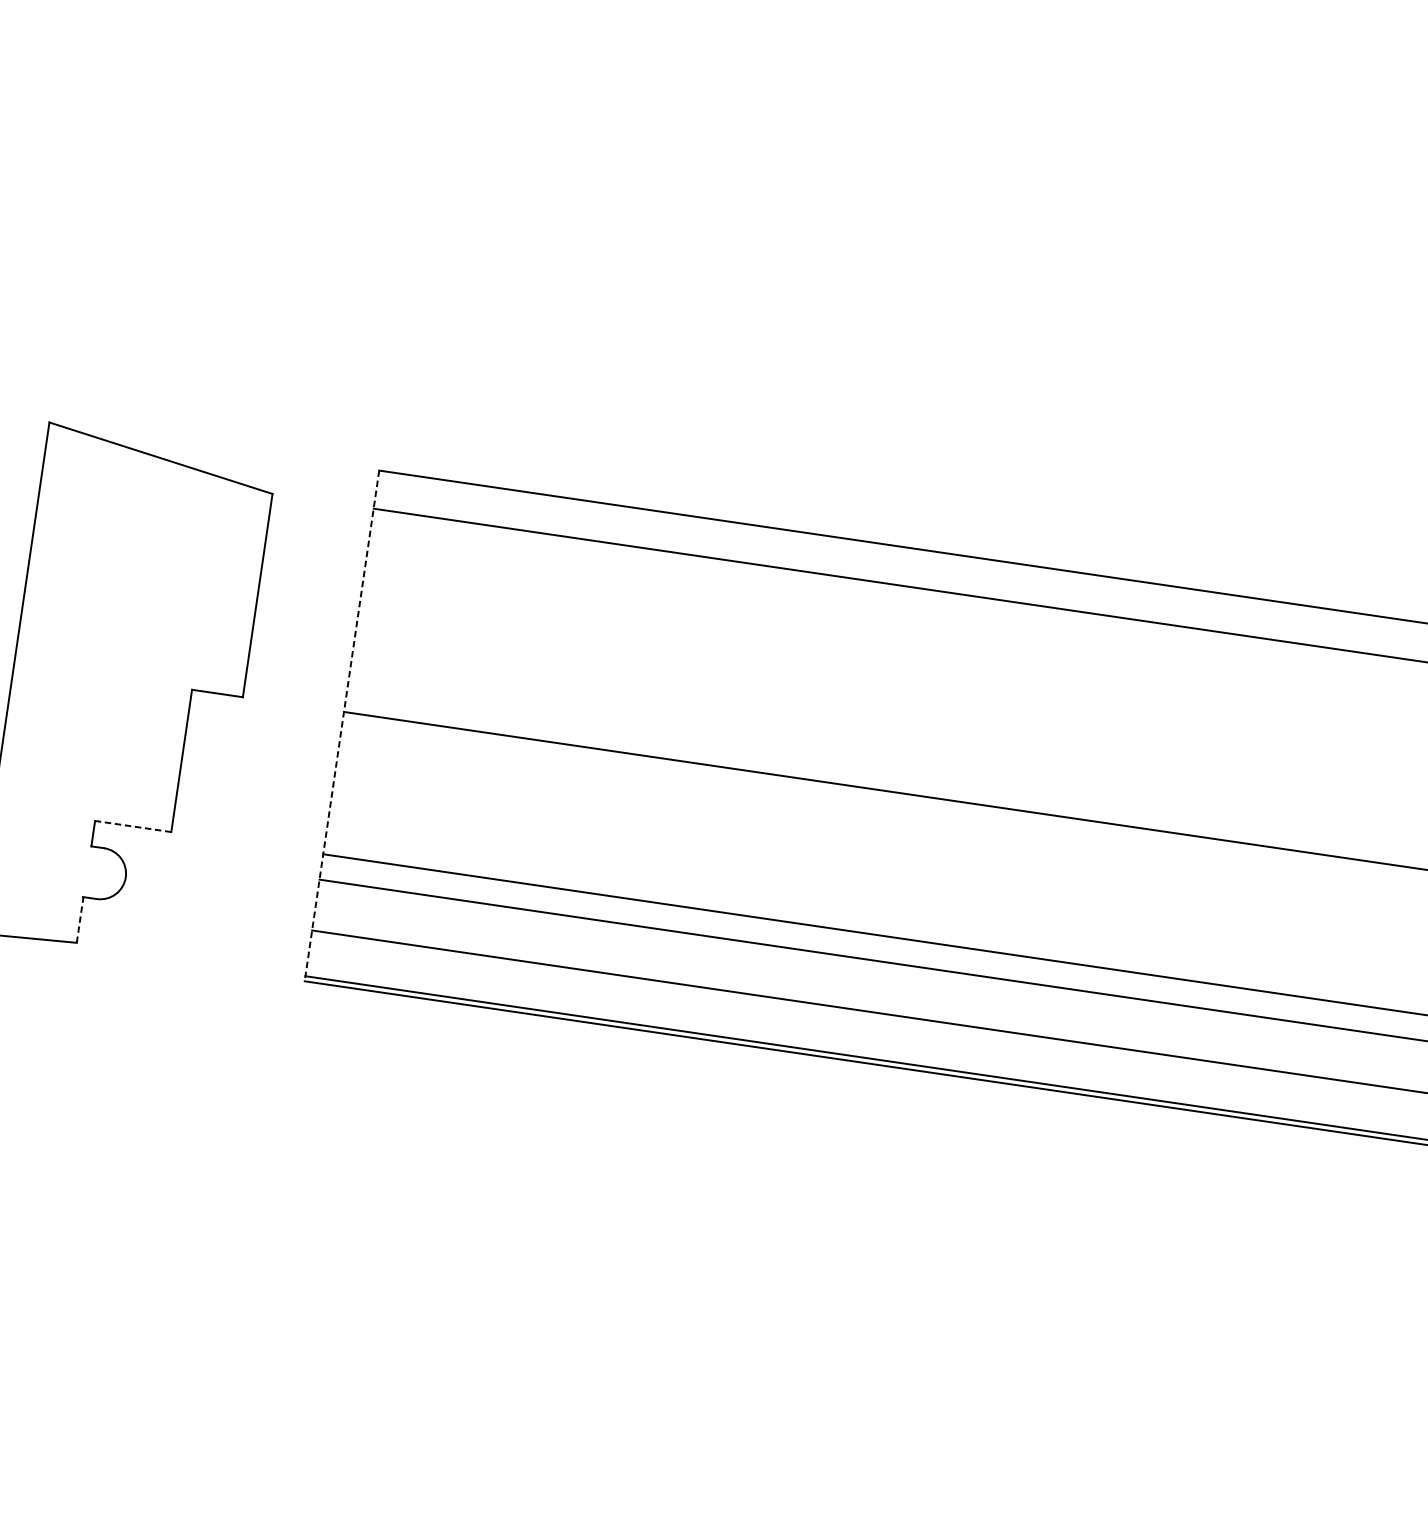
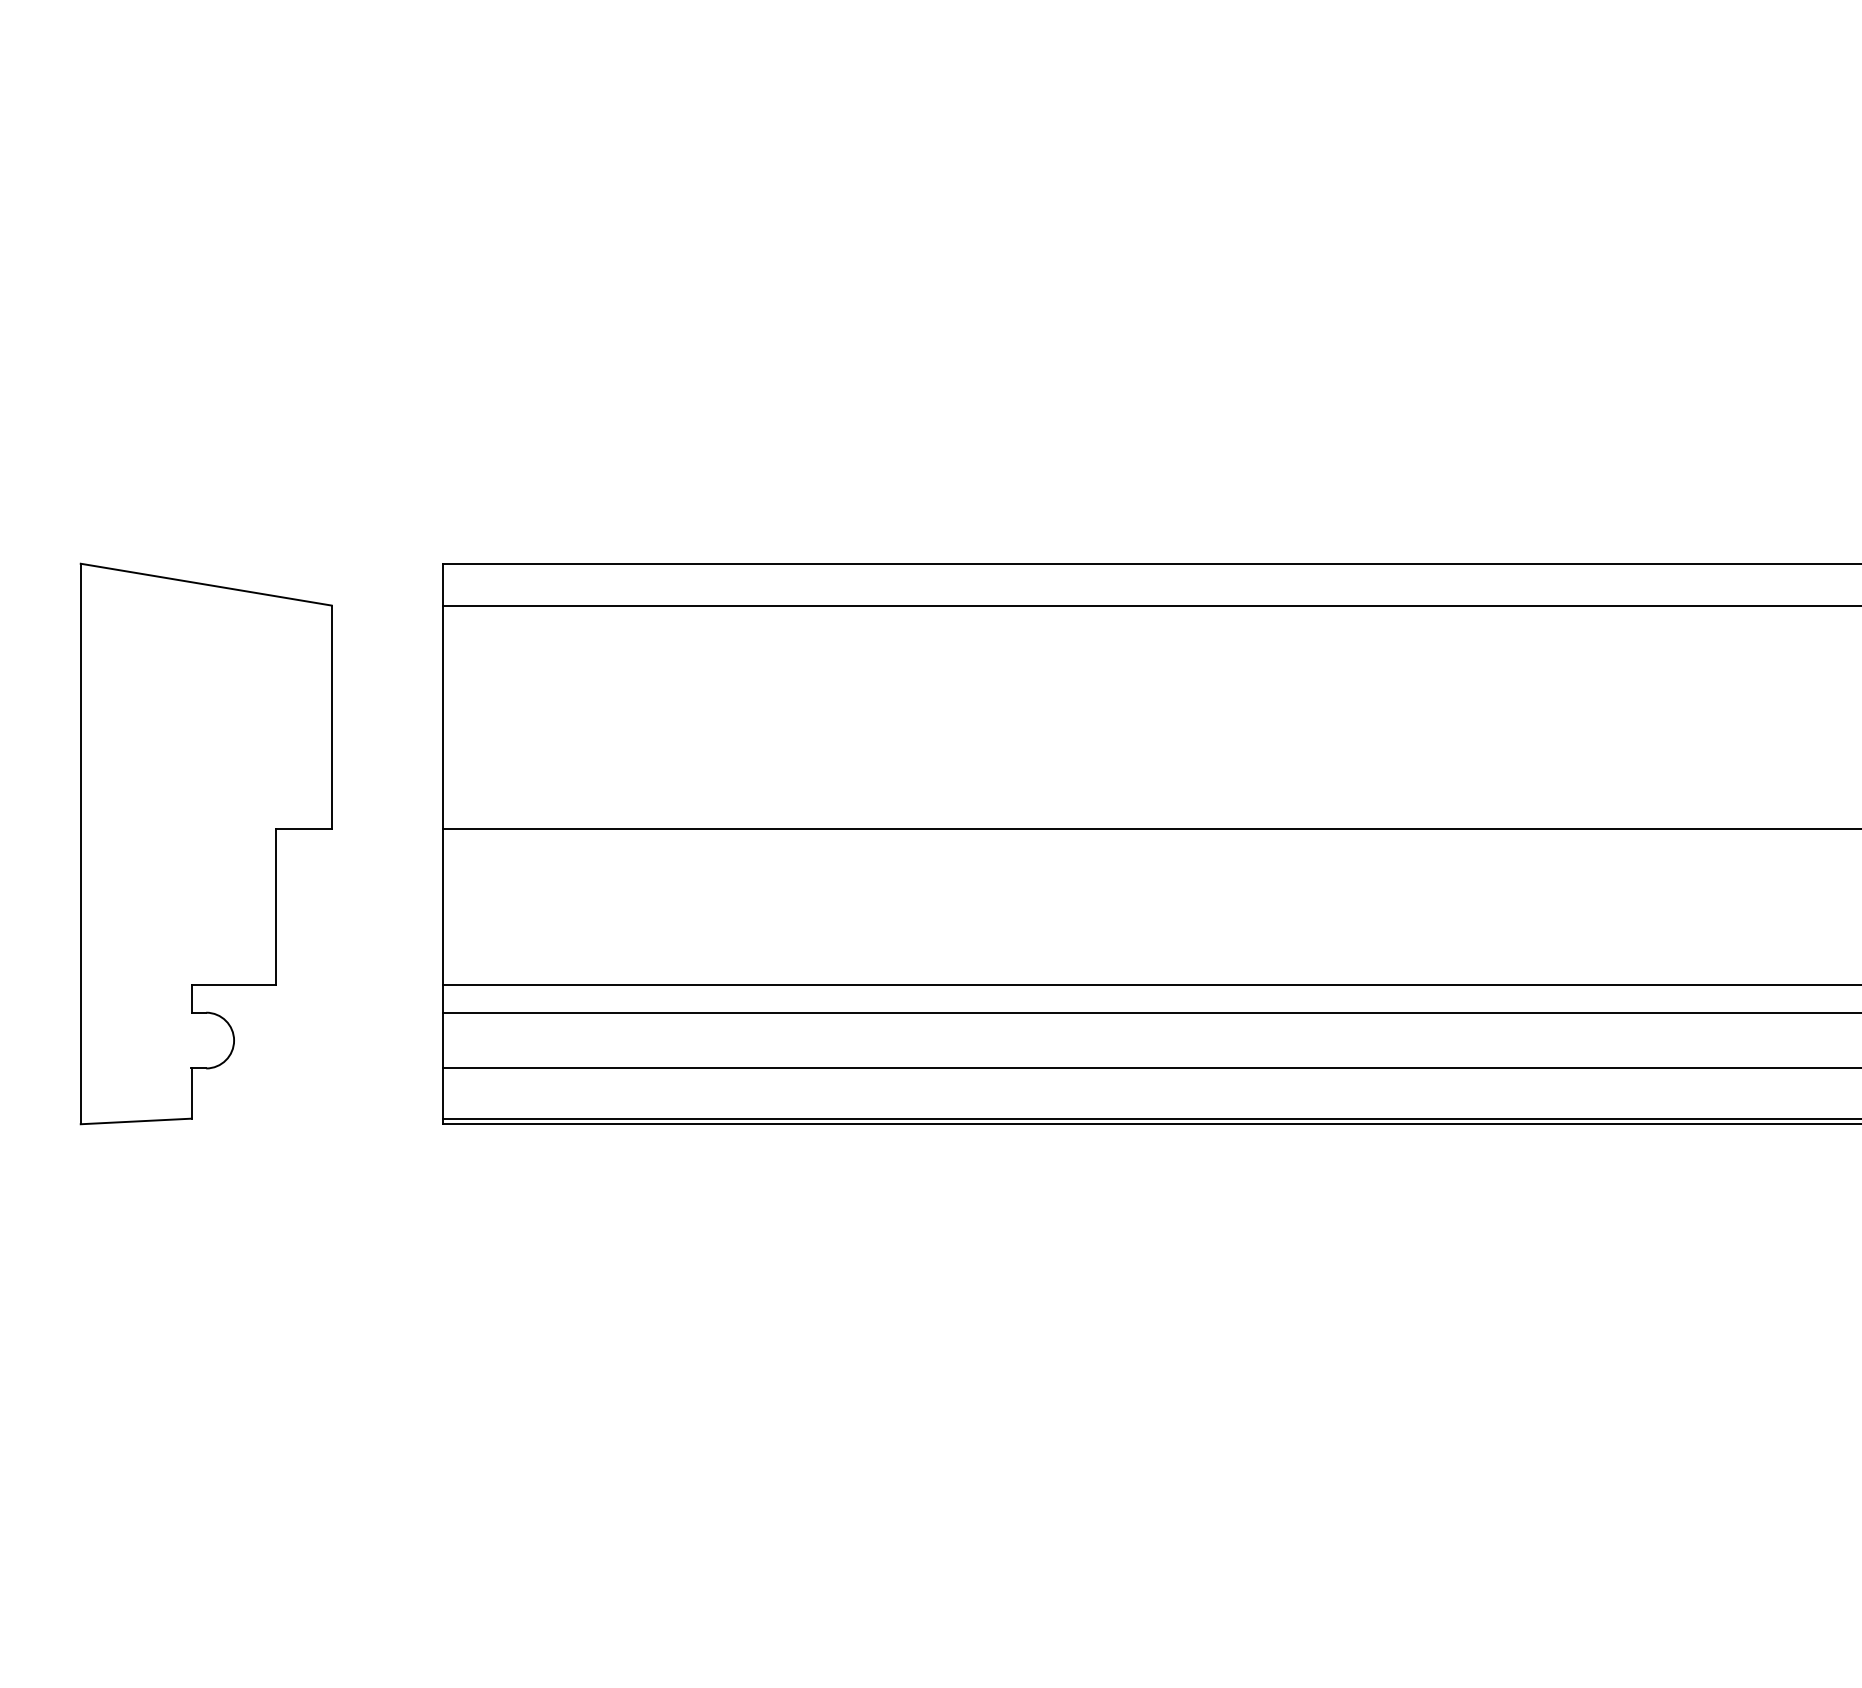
line: (341, 726) -> (442, 844), dashed -> solid
line: (133, 826) -> (234, 984), dashed -> solid
line: (79, 919) -> (191, 1093), dashed -> solid

